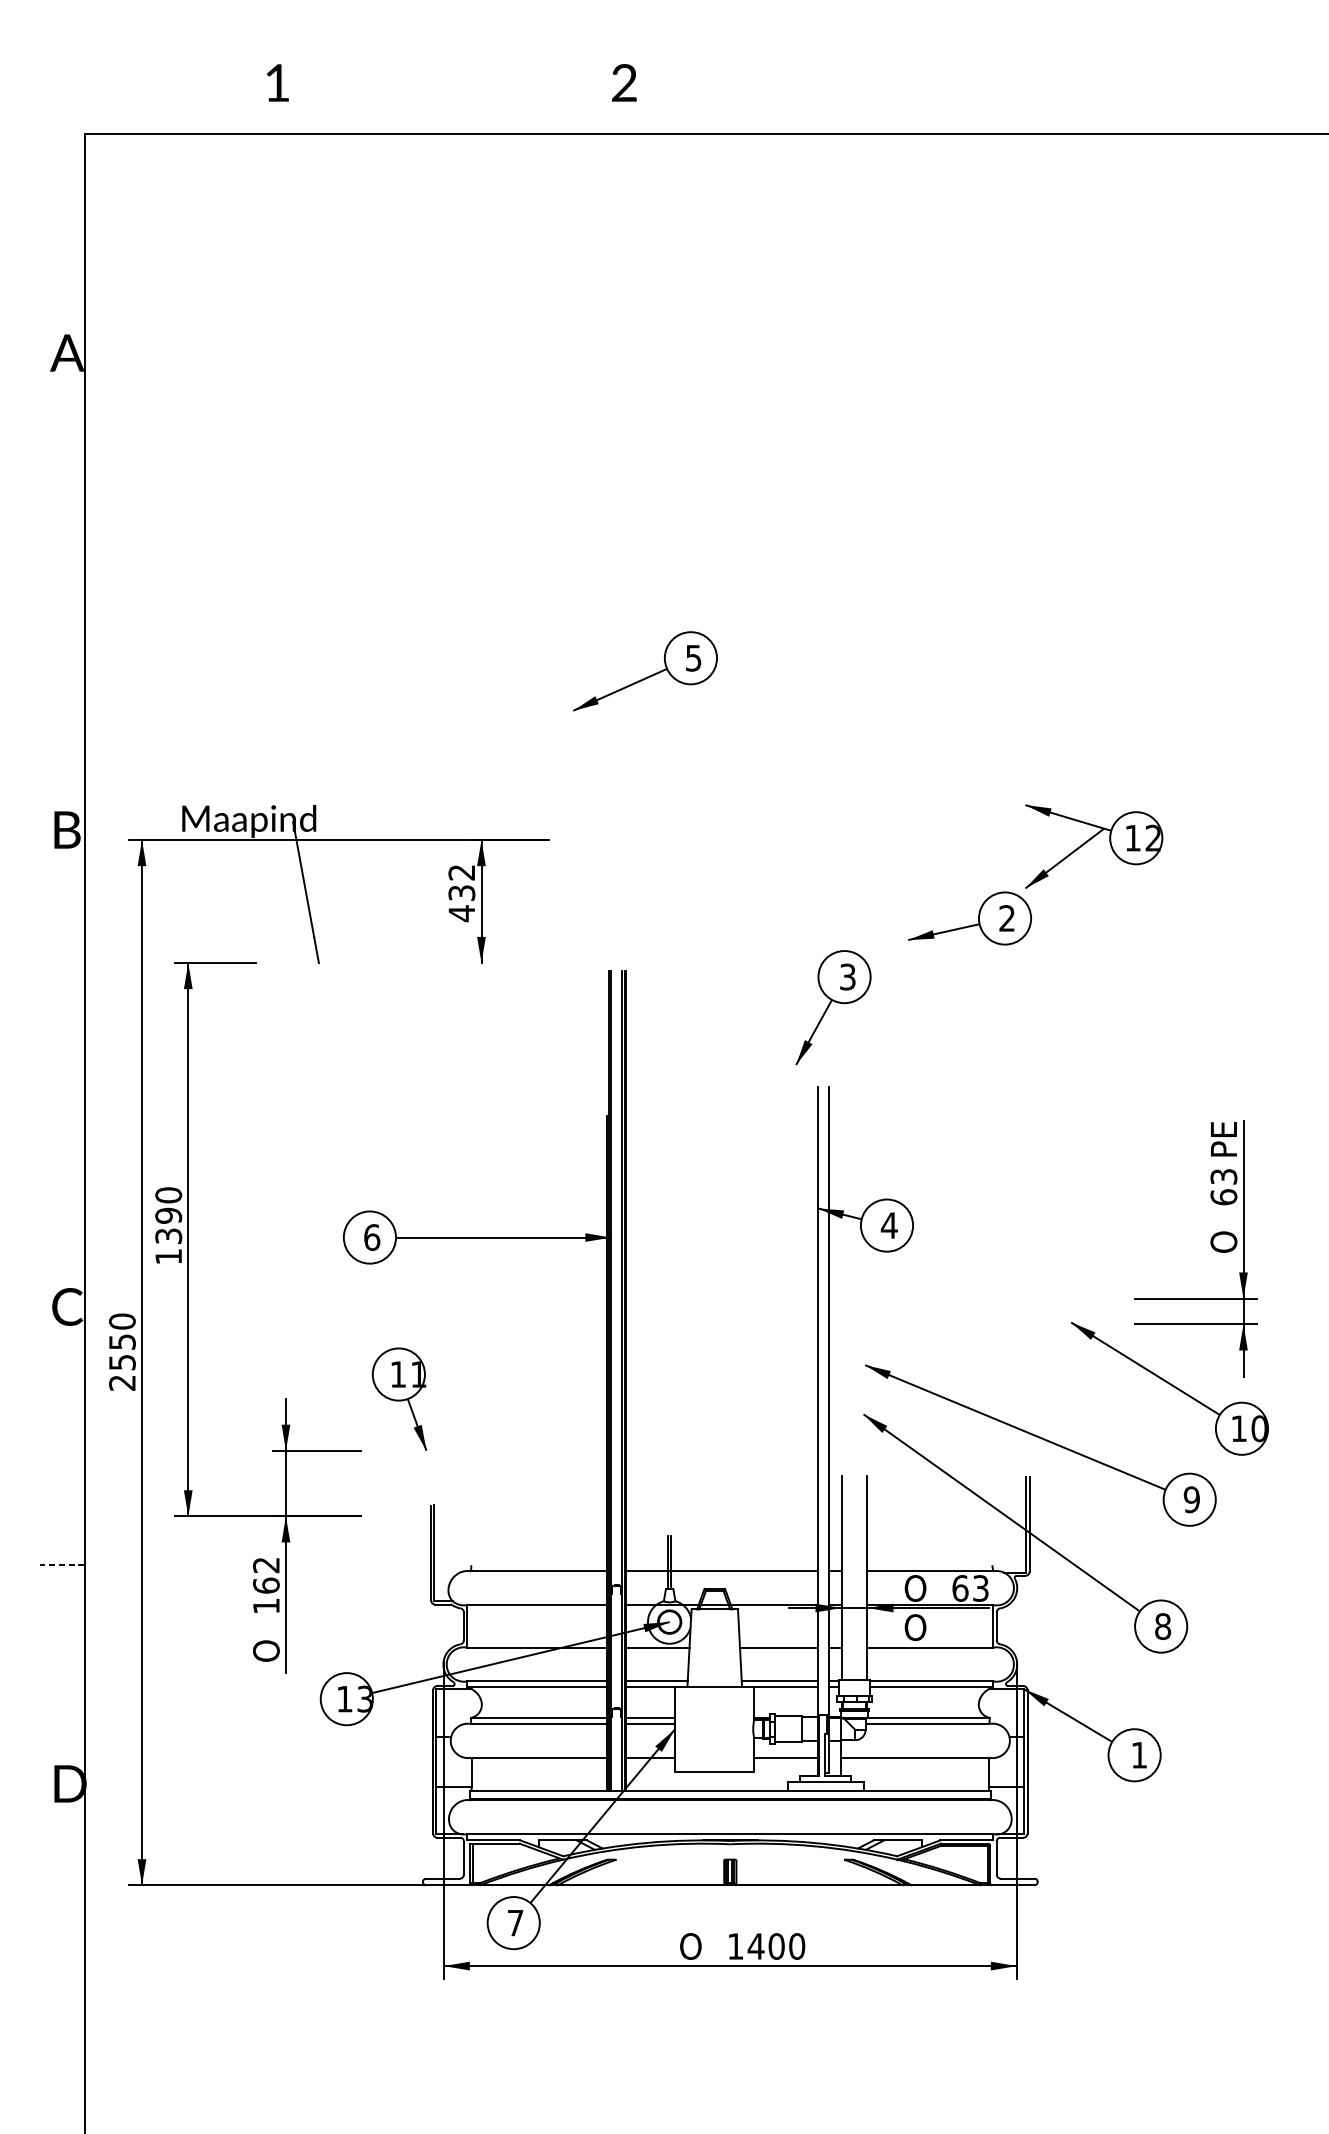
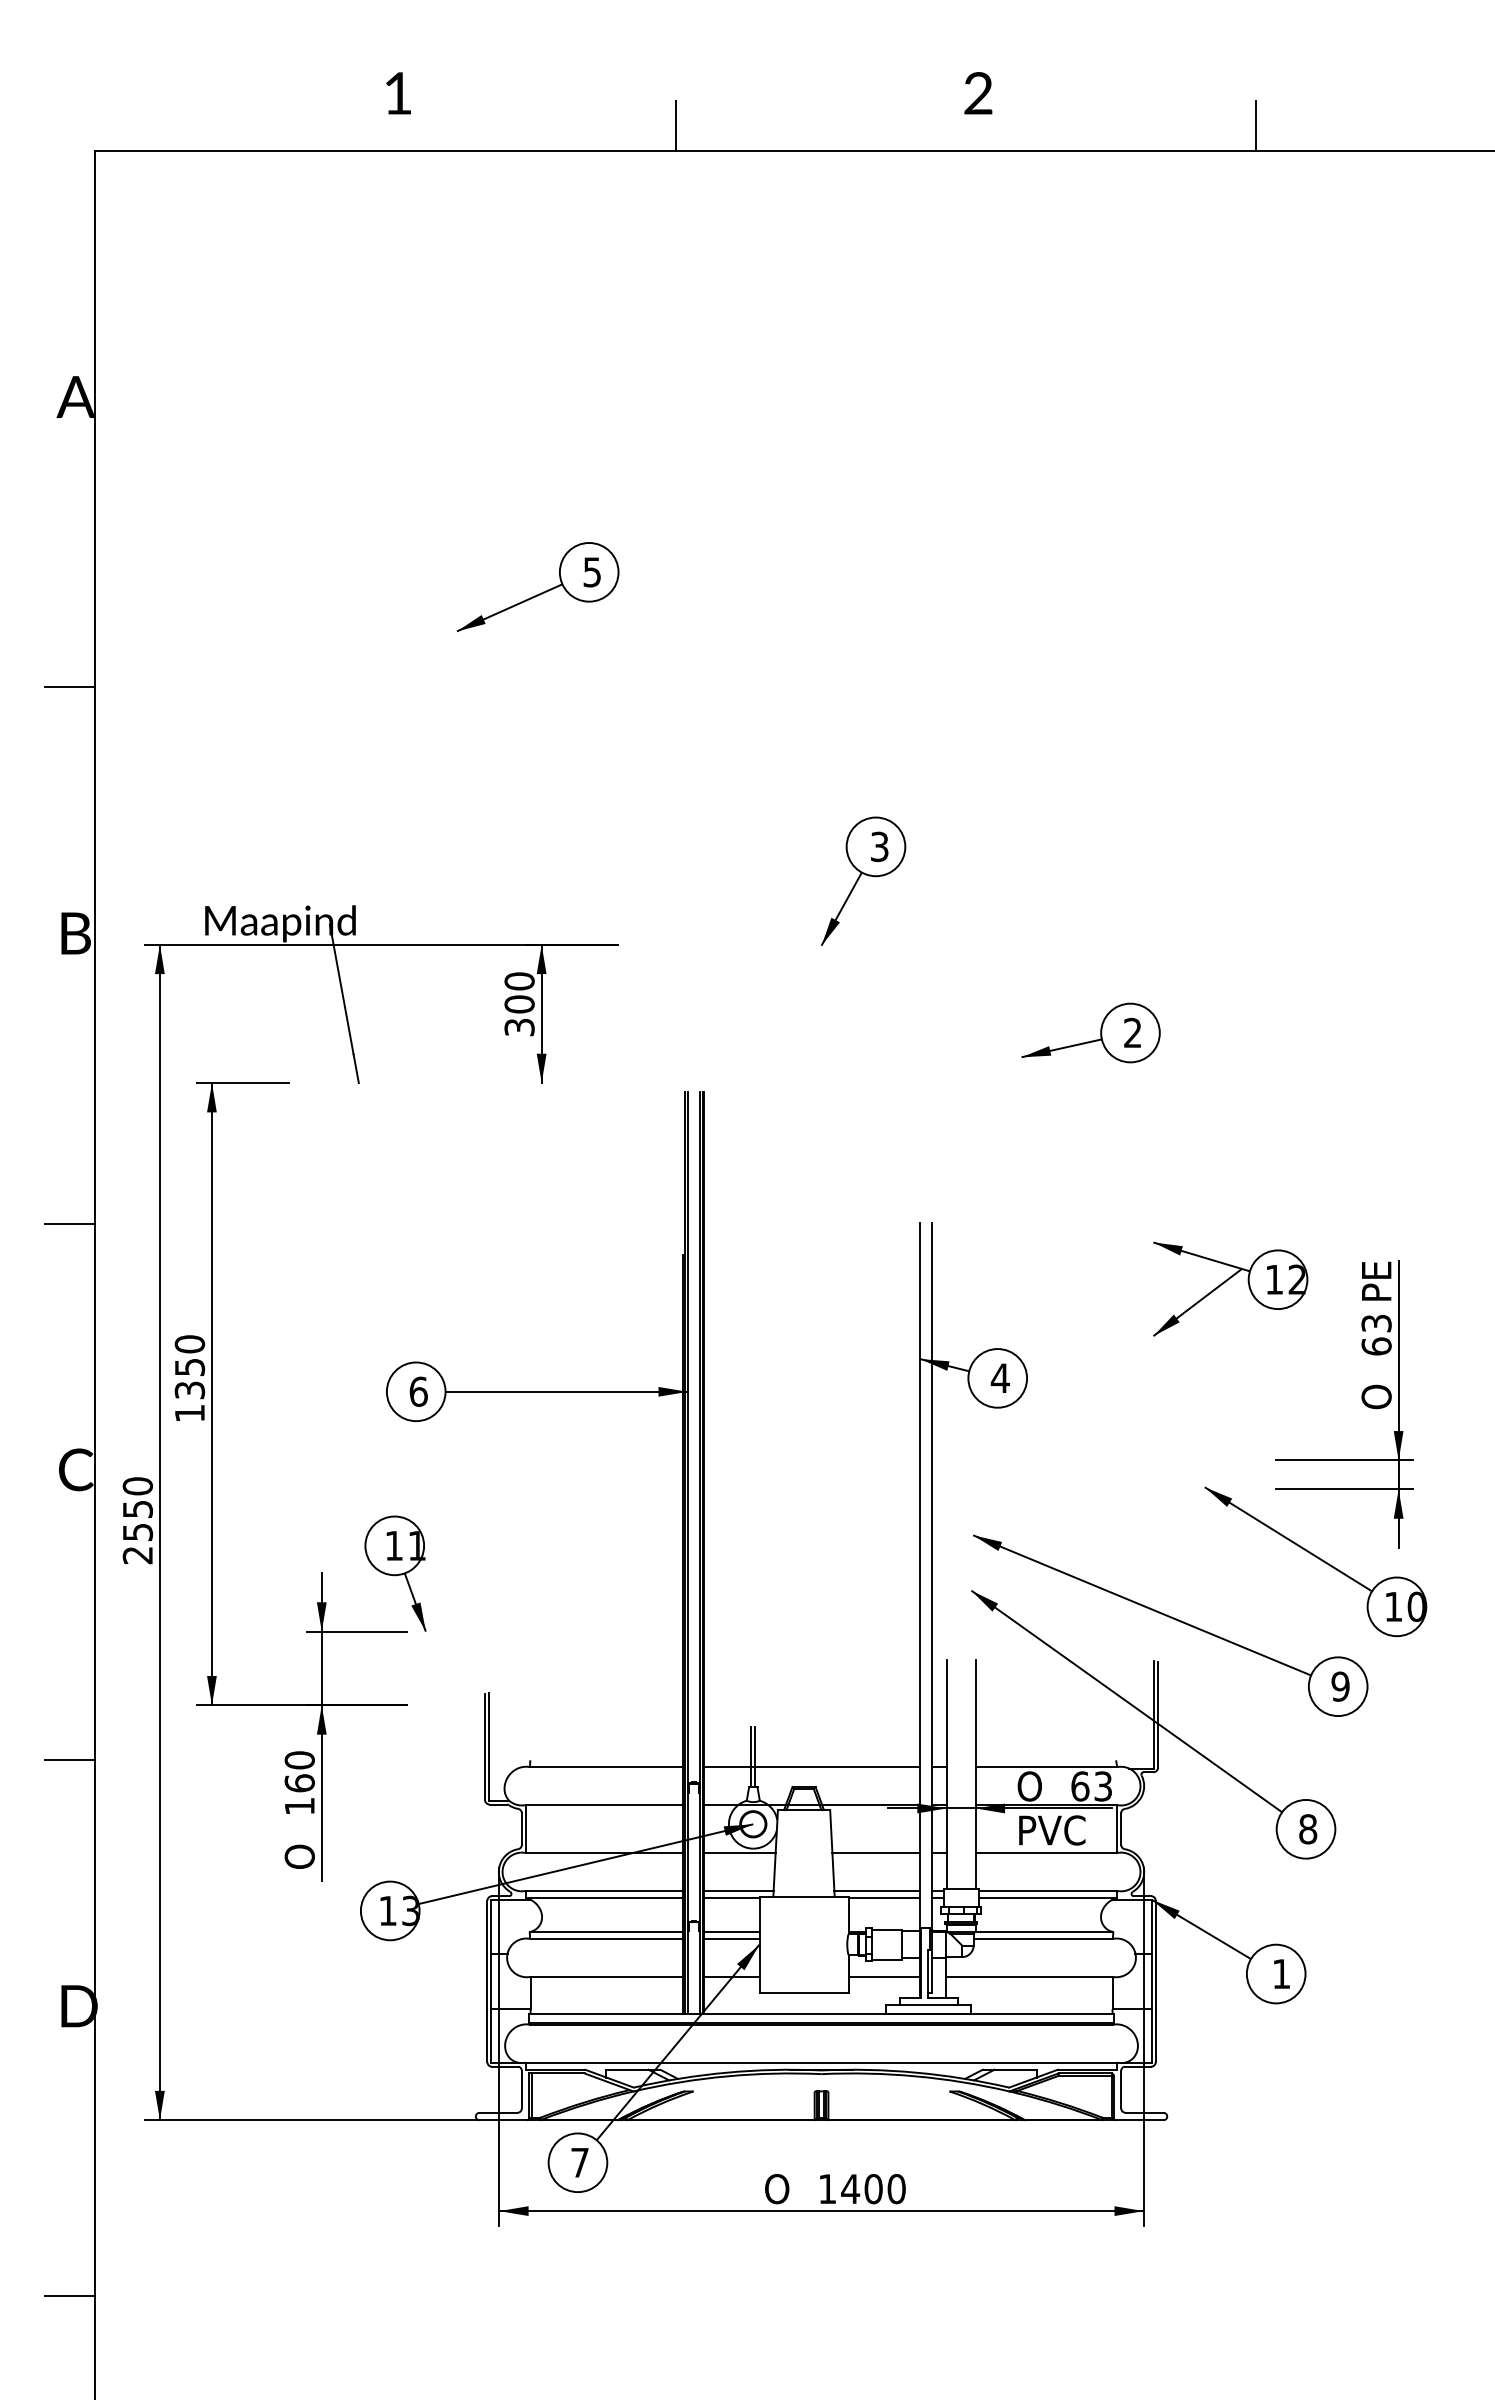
text: (277, 83) -> (398, 93), moved
text: (624, 83) -> (978, 93), moved
line: (600, 111) -> (675, 125), added
line: (1117, 111) -> (1256, 125), added
line: (61, 611) -> (69, 687), added
part: (648, 676) -> (541, 592), moved
part: (1091, 839) -> (1227, 1281), moved
text: (461, 893) -> (519, 1004), 432 -> 300
part: (833, 1006) -> (863, 880), moved
line: (61, 1087) -> (69, 1223), added
text: (168, 1215) -> (189, 1367), 1390 -> 1350
part: (399, 1399) -> (395, 1573), moved
line: (61, 1565) -> (69, 1760), dashed -> solid
text: (266, 1565) -> (299, 1760), 162 -> 160
text: (934, 1627) -> (1051, 1830), O -> PVC
line: (61, 2042) -> (69, 2296), added

